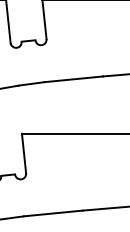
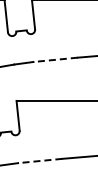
line: (73, 78) -> (55, 59), solid -> dashed
line: (52, 214) -> (39, 161), solid -> dashed

